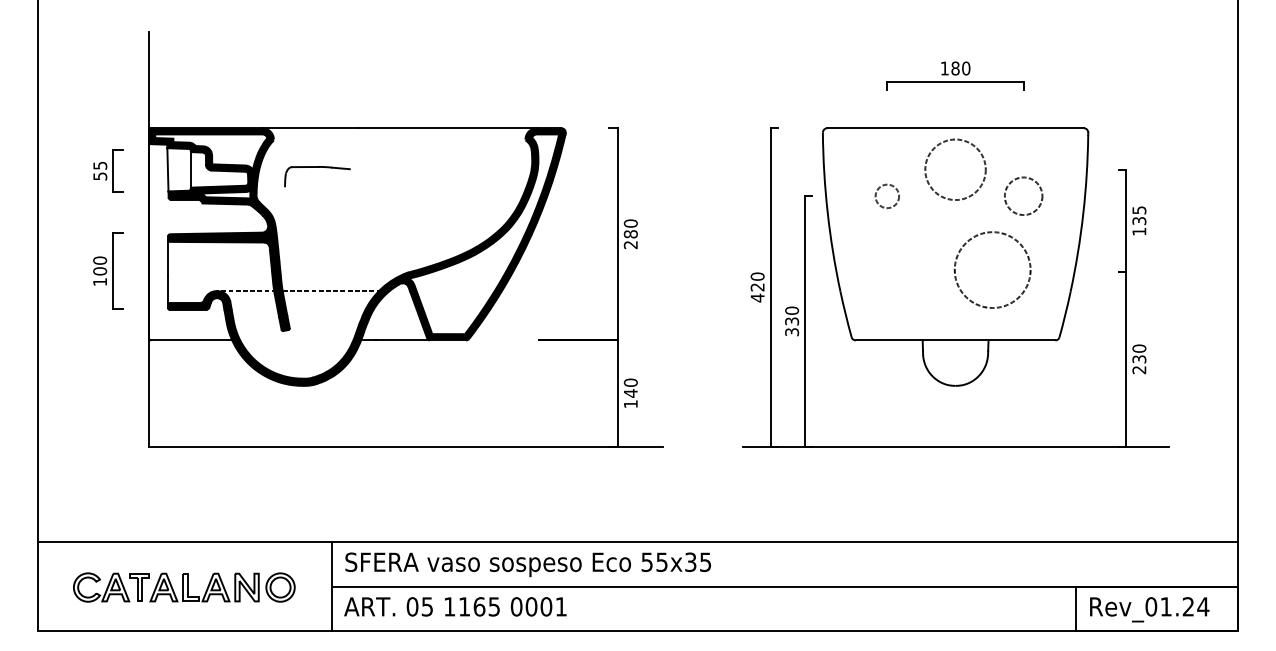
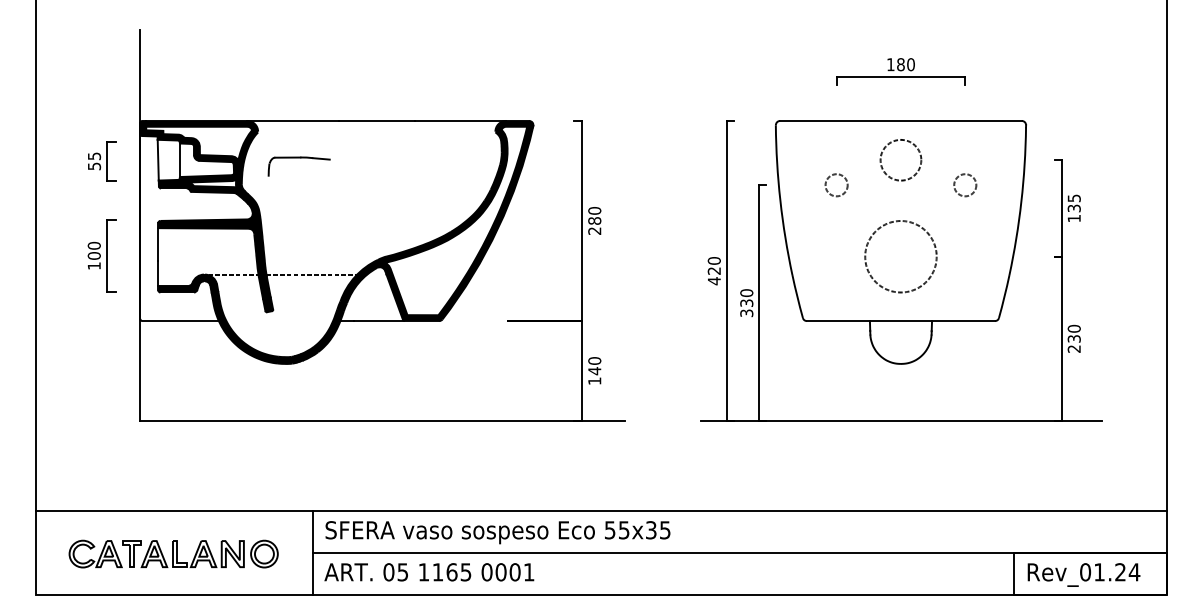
circle: (955, 170) -> (900, 160), size x0.71
circle: (1024, 196) -> (965, 185), size x0.62
circle: (992, 269) -> (900, 256), moved

